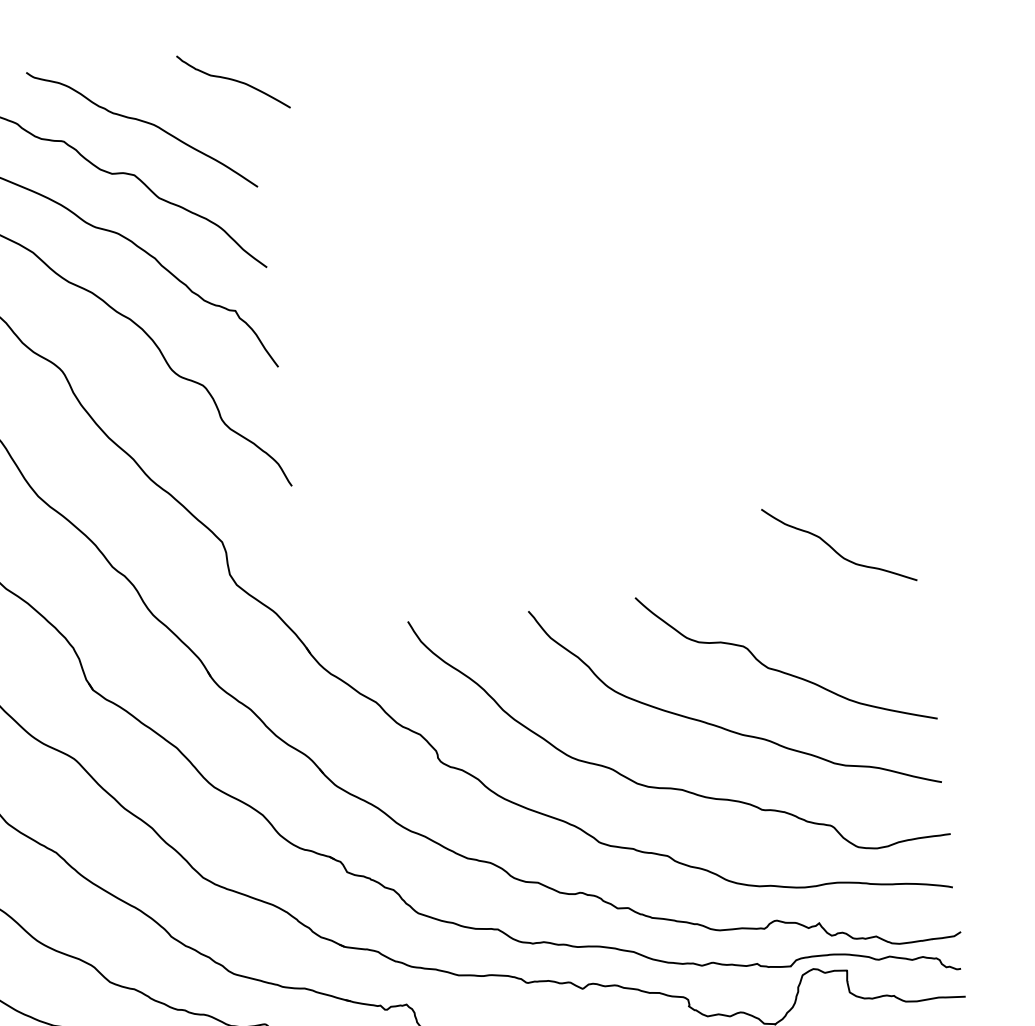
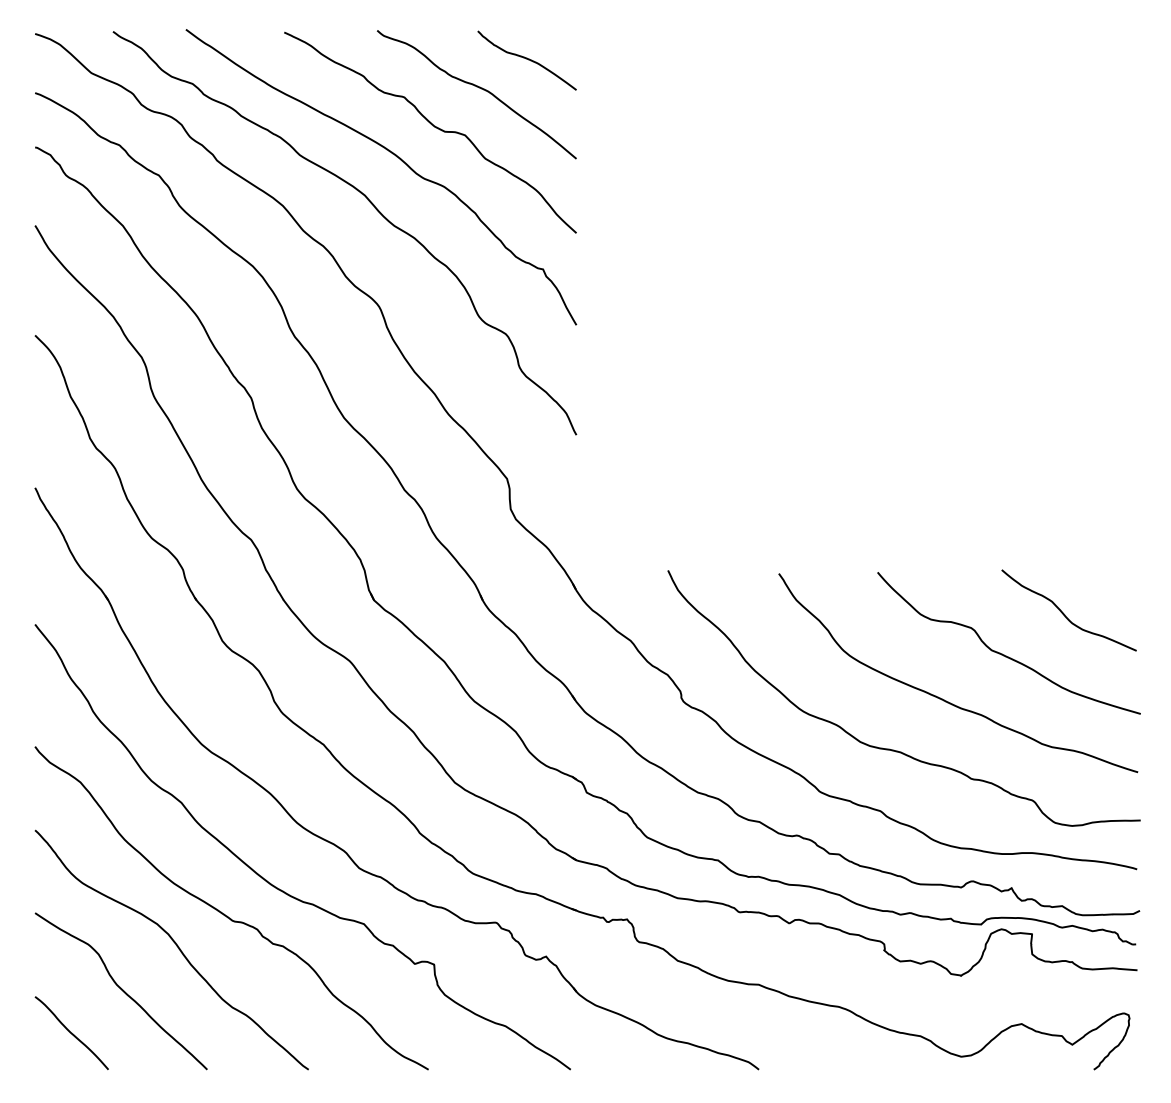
curve: (232, 80) -> (526, 59), moved
curve: (834, 548) -> (1064, 613), moved

